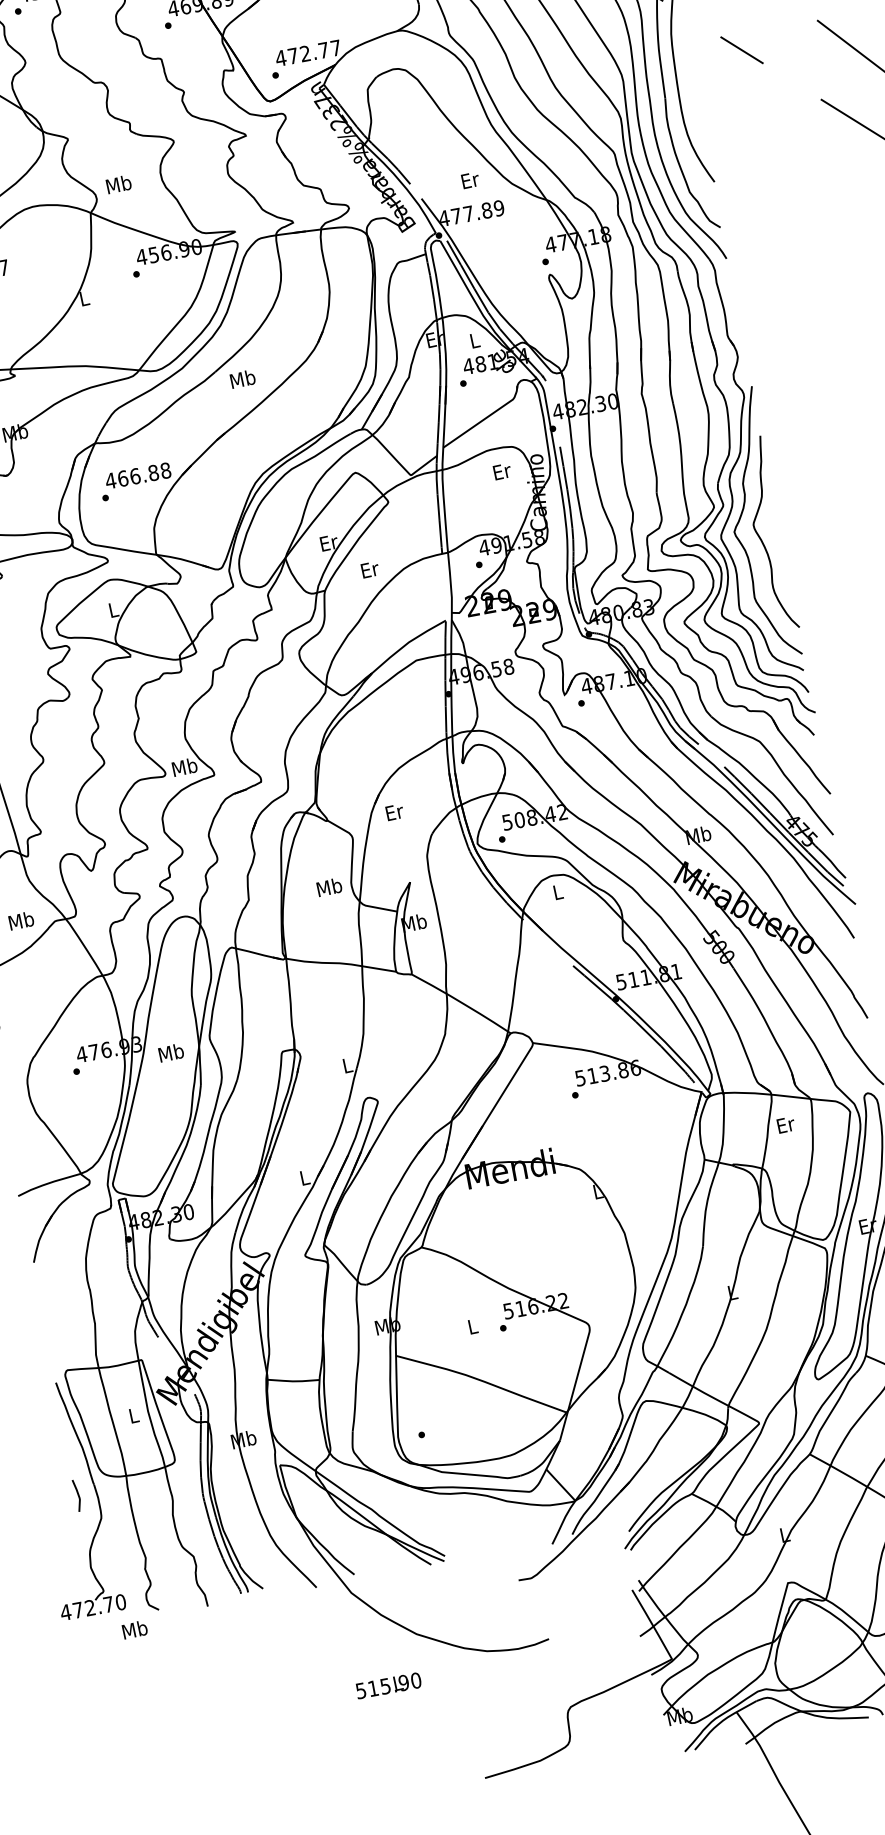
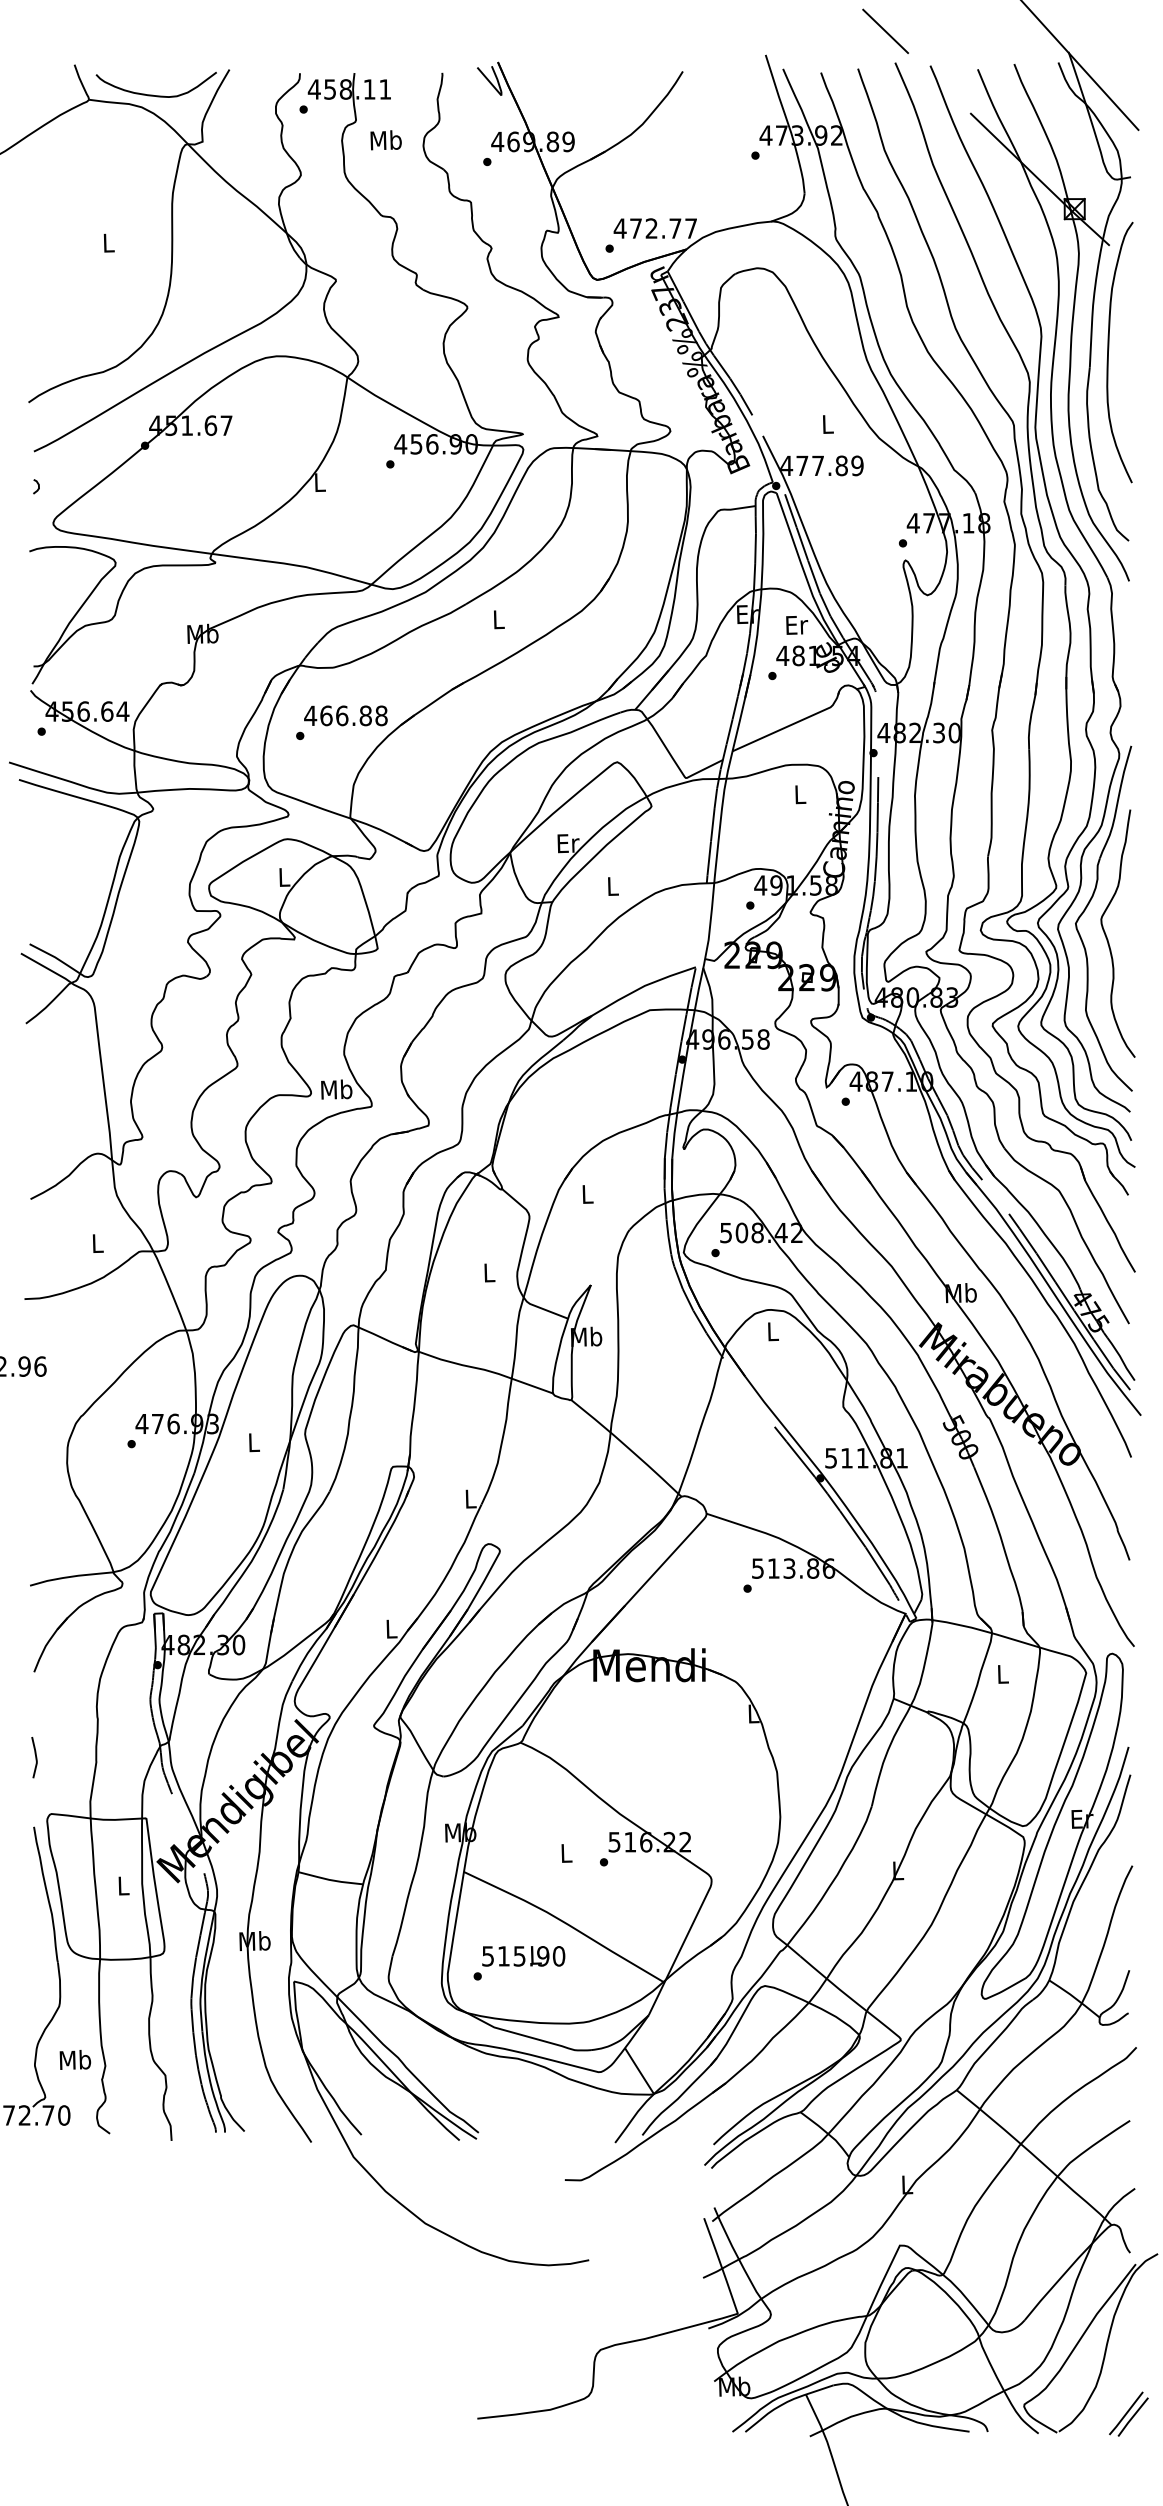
text: (470, 180) -> (828, 424), Er -> L
text: (118, 184) -> (385, 140), moved
text: (475, 340) -> (797, 625), L -> Er
text: (242, 379) -> (498, 619), Mb -> L
text: (502, 471) -> (800, 794), Er -> L
text: (370, 569) -> (613, 886), Er -> L
text: (394, 812) -> (587, 1194), Er -> L
text: (328, 887) -> (488, 1272), Mb -> L
text: (21, 920) -> (97, 1243), Mb -> L
text: (170, 1052) -> (253, 1442), Mb -> L
text: (786, 1125) -> (1003, 1674), Er -> L
line: (78, 1495) -> (35, 1757), moved
text: (134, 1629) -> (75, 2059), moved
text: (388, 1685) -> (523, 1956), moved

